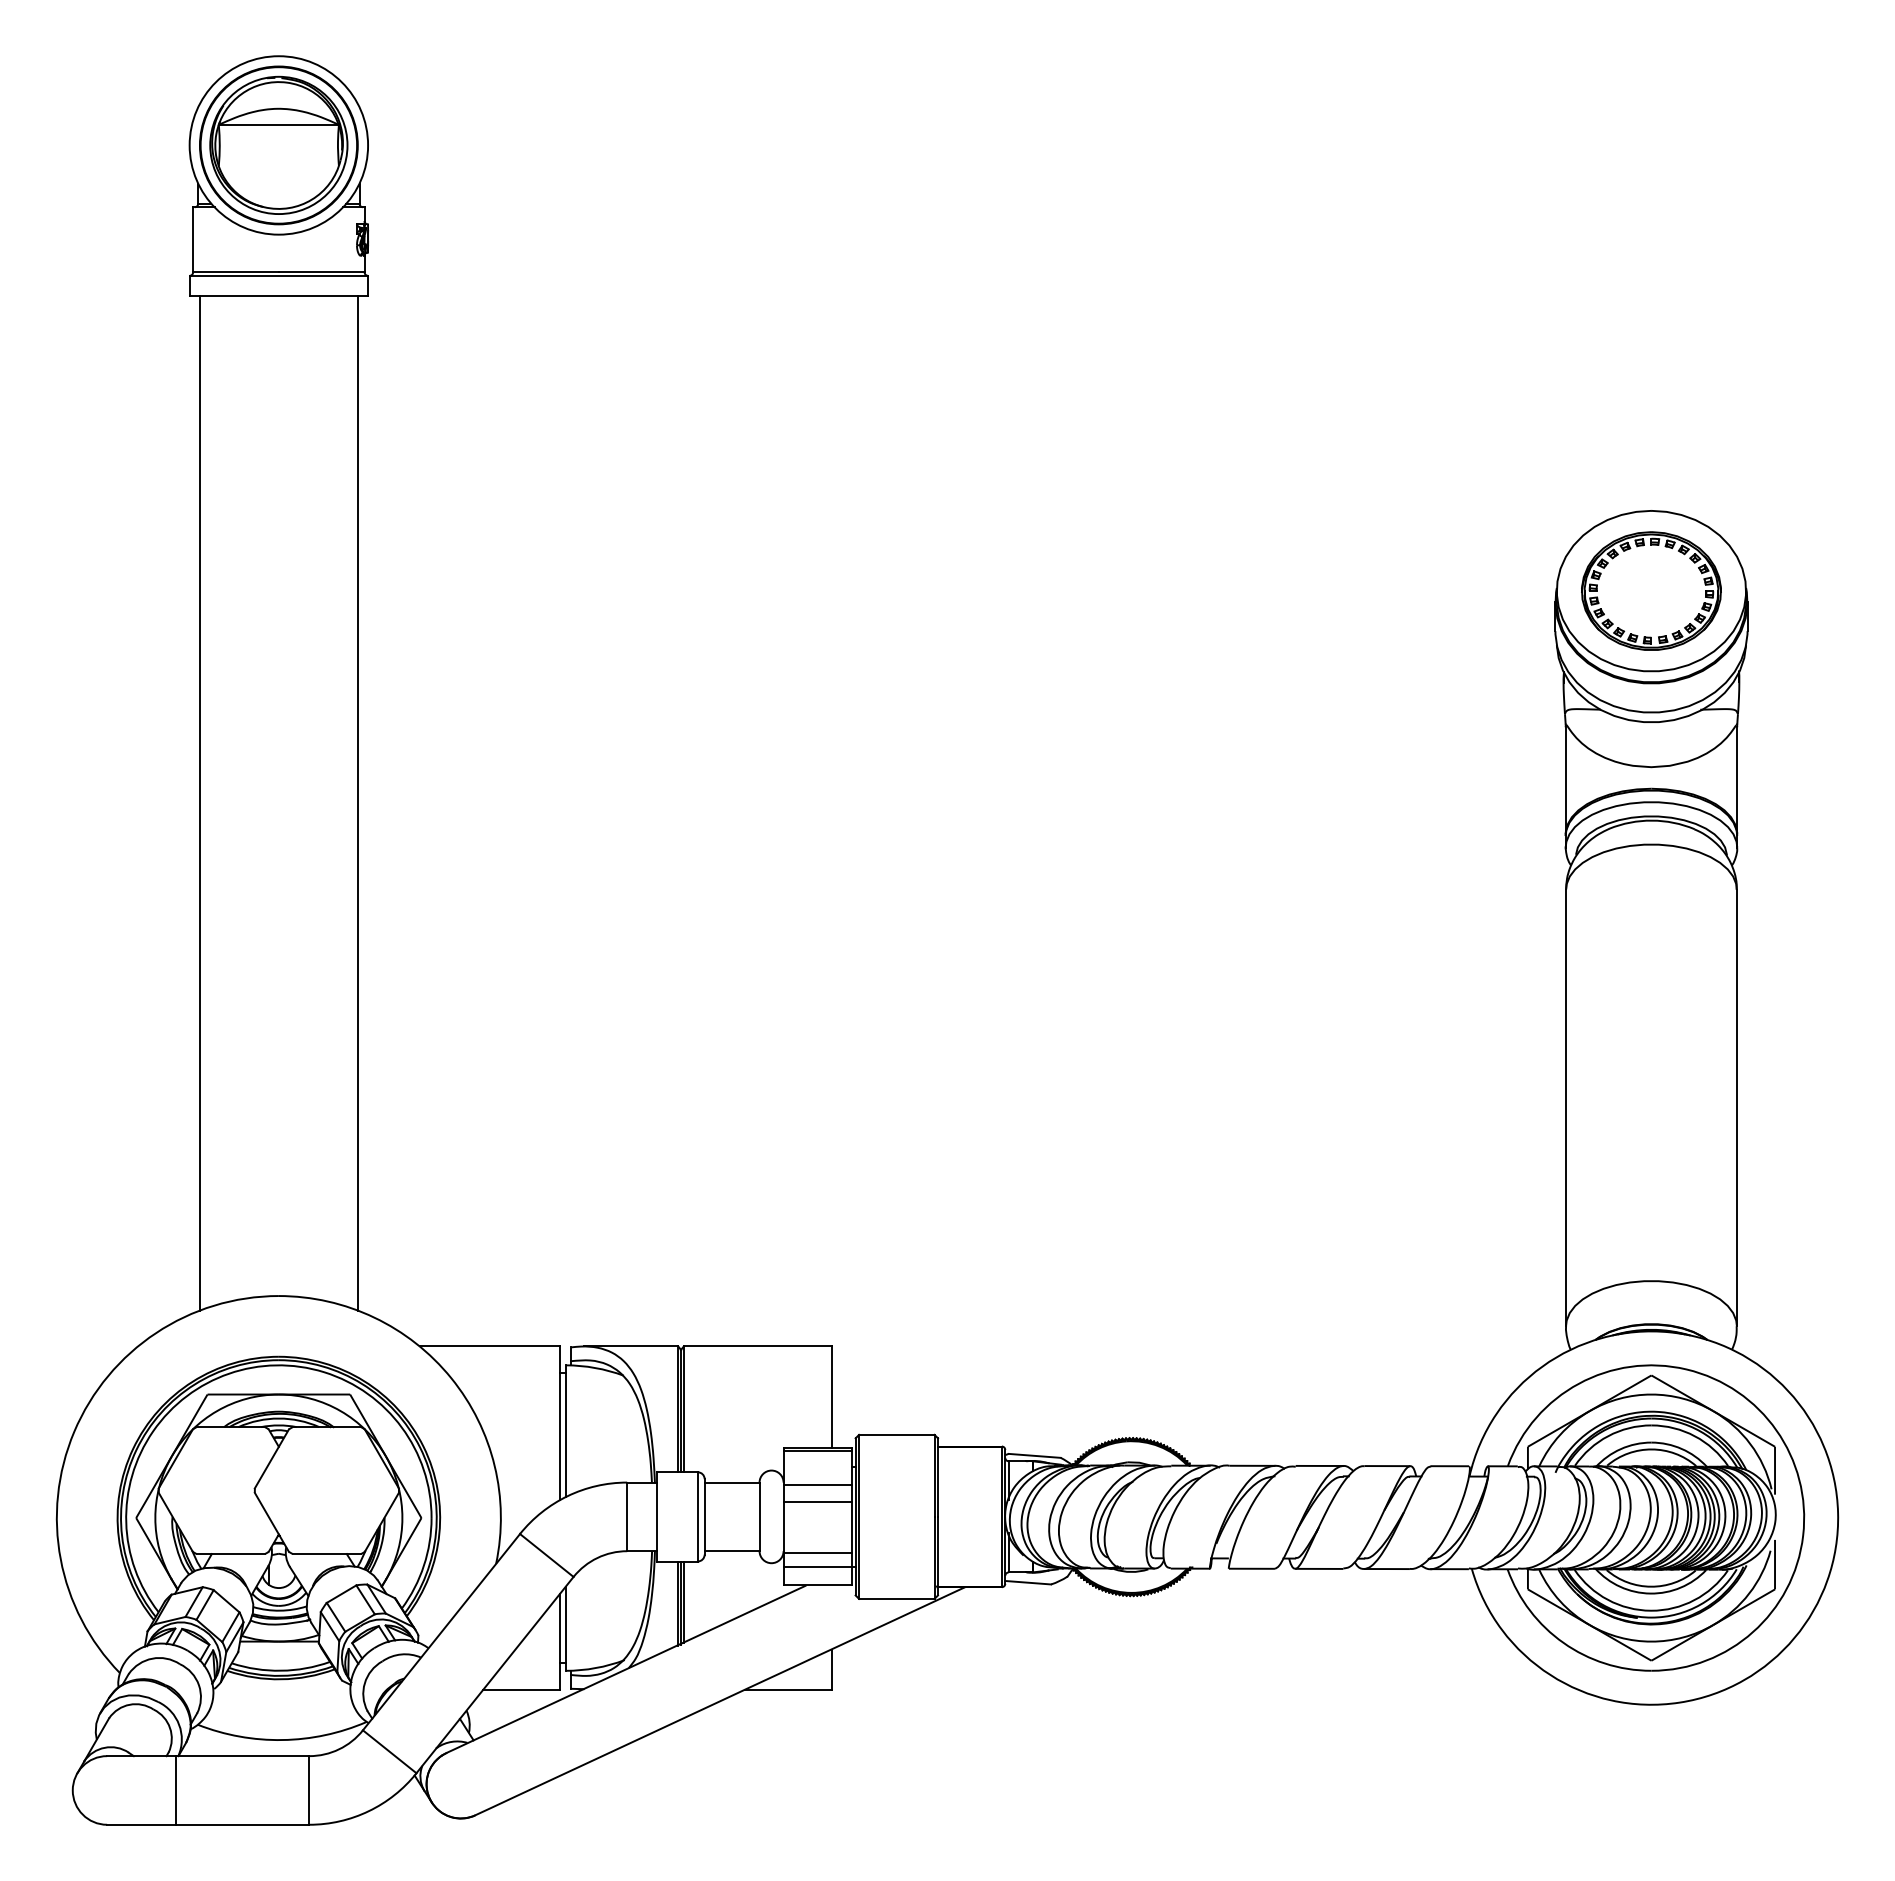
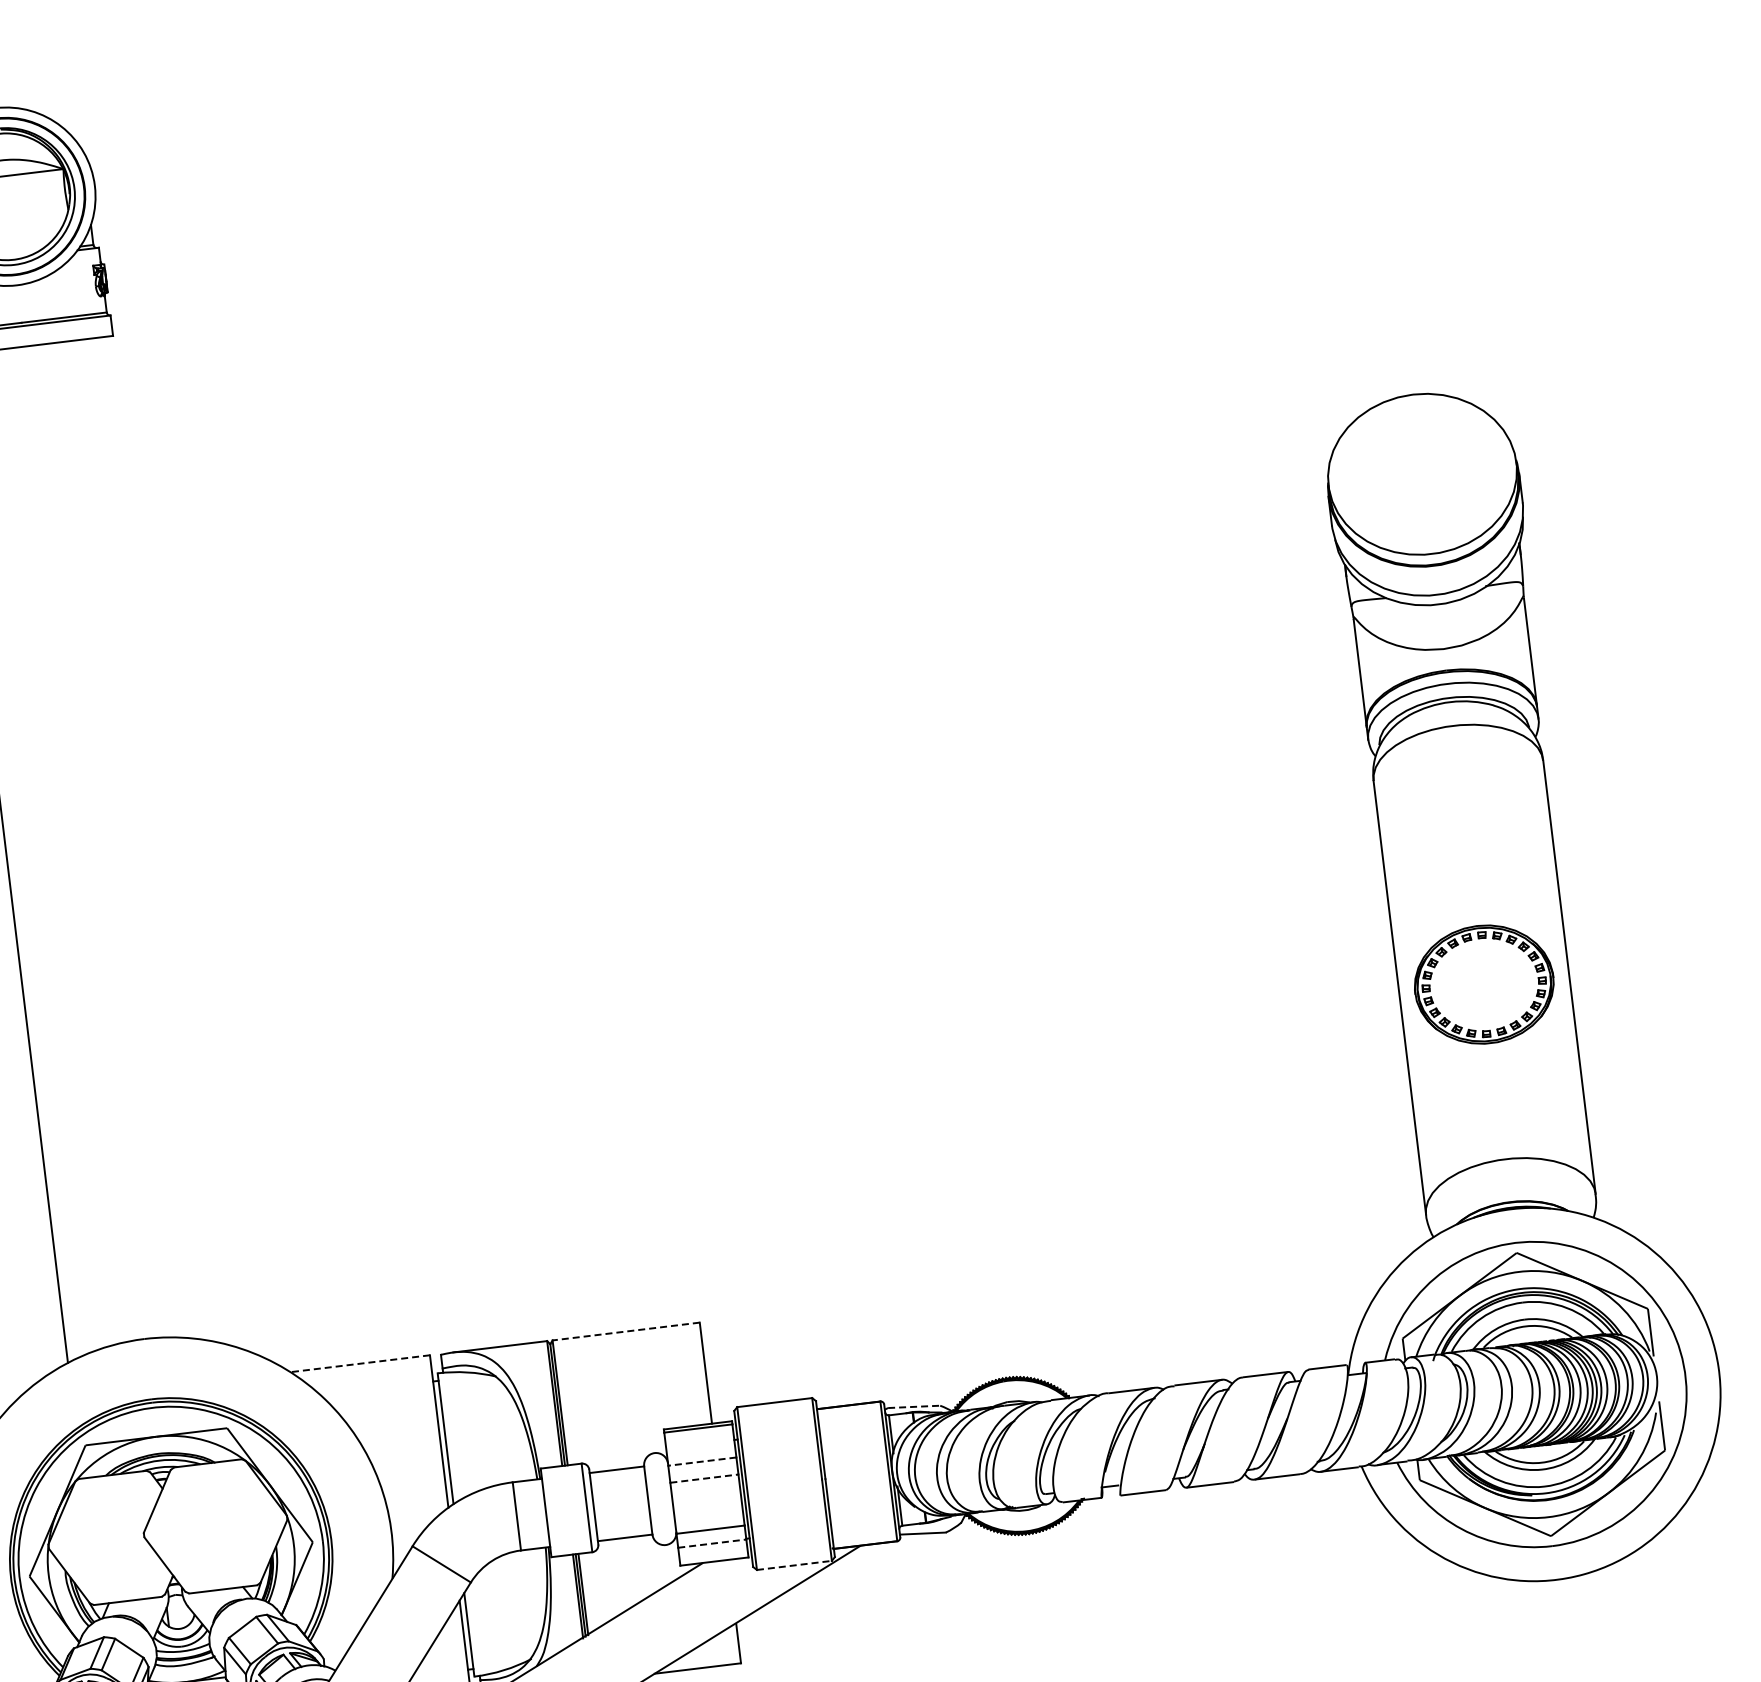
part: (1651, 590) -> (1484, 983), moved
line: (357, 803) -> (163, 840), removed
line: (489, 1346) -> (359, 1363), solid -> dashed
line: (757, 1346) -> (625, 1331), solid -> dashed
line: (1035, 1455) -> (914, 1406), solid -> dashed
line: (817, 1484) -> (701, 1461), solid -> dashed
line: (818, 1501) -> (704, 1478), solid -> dashed
line: (818, 1567) -> (712, 1543), solid -> dashed
line: (896, 1598) -> (794, 1565), solid -> dashed

